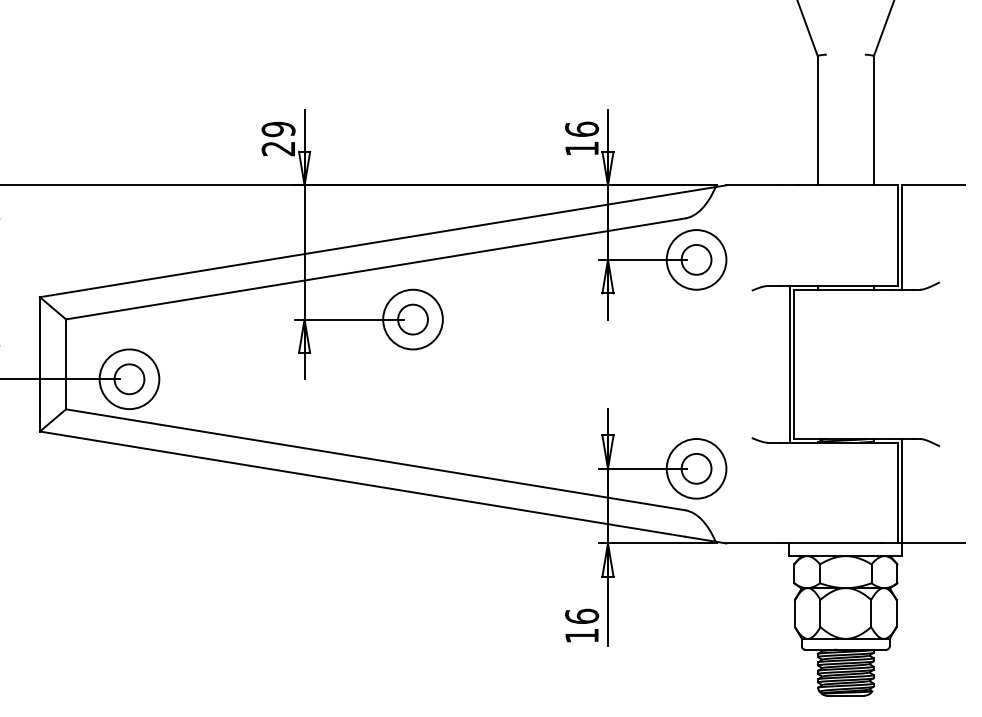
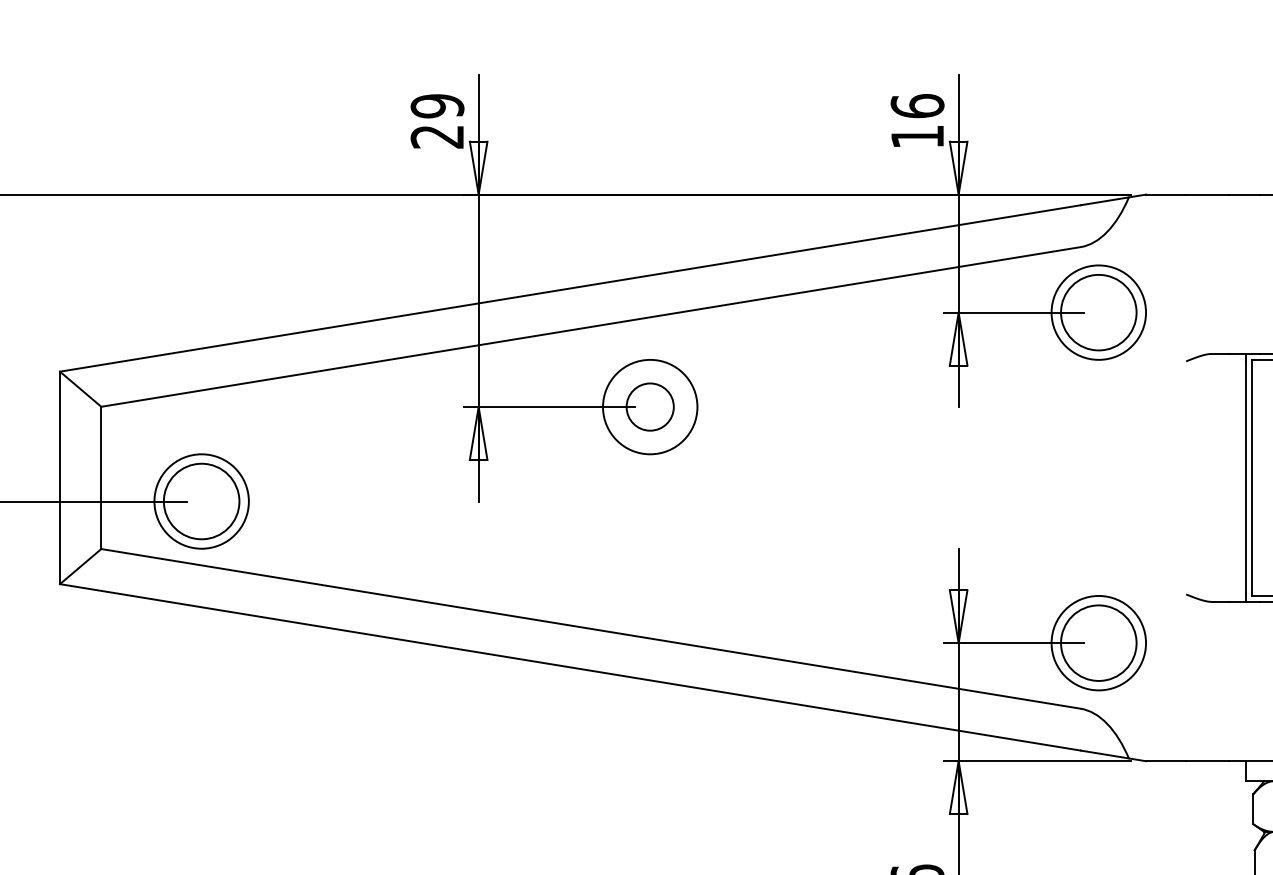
circle: (696, 259) -> (1098, 311), size x1.6
circle: (129, 379) -> (201, 501), size x1.6
circle: (696, 468) -> (1098, 642), size x1.6

